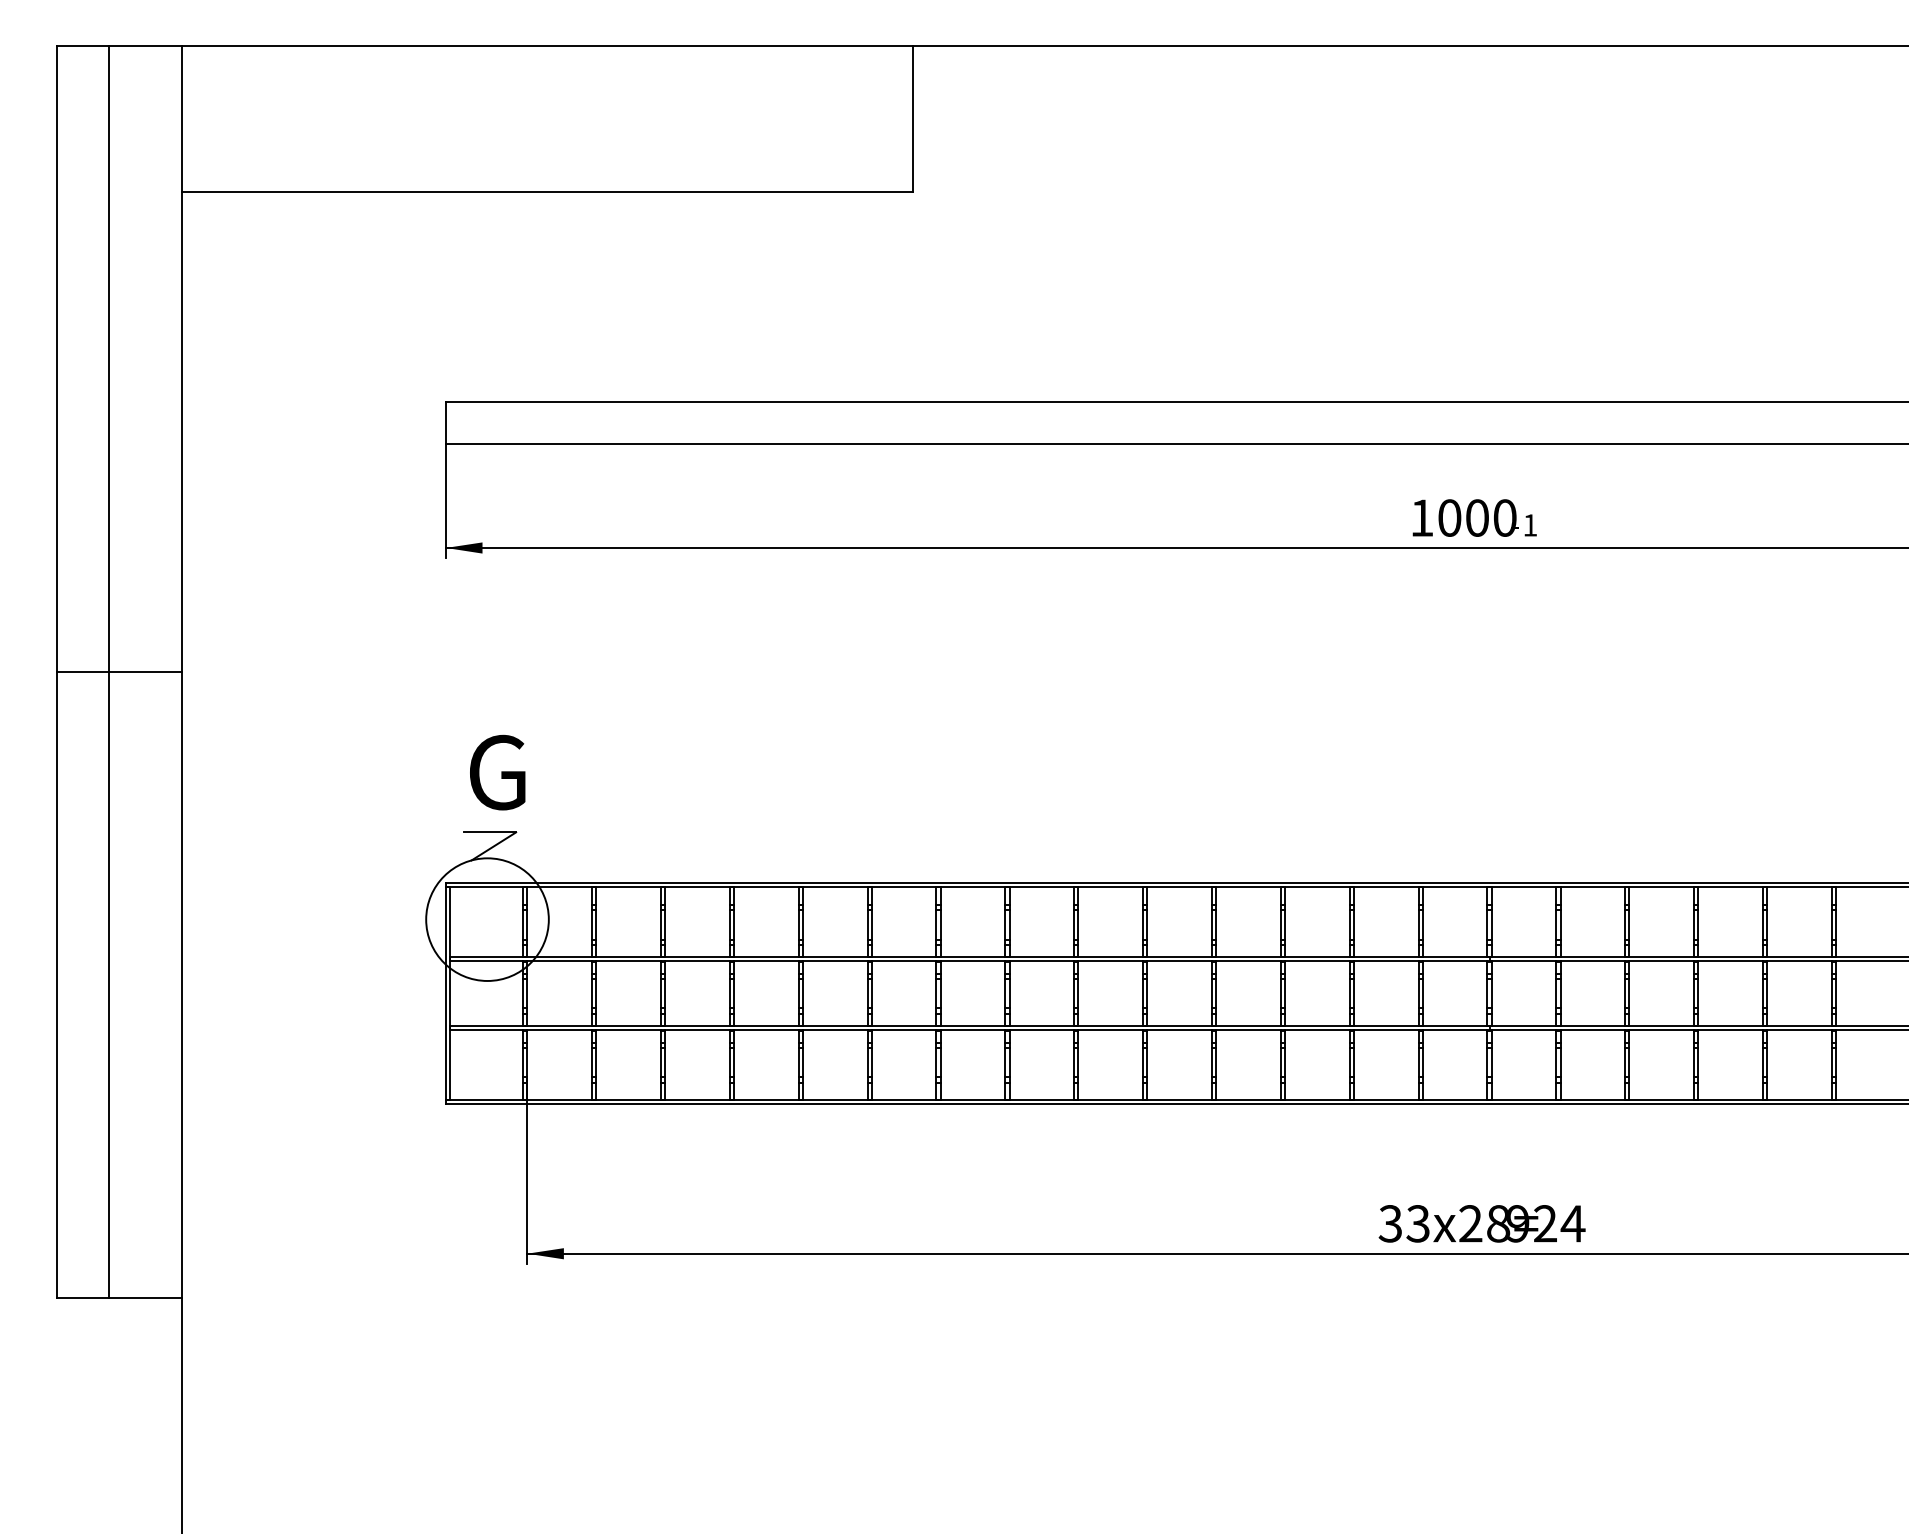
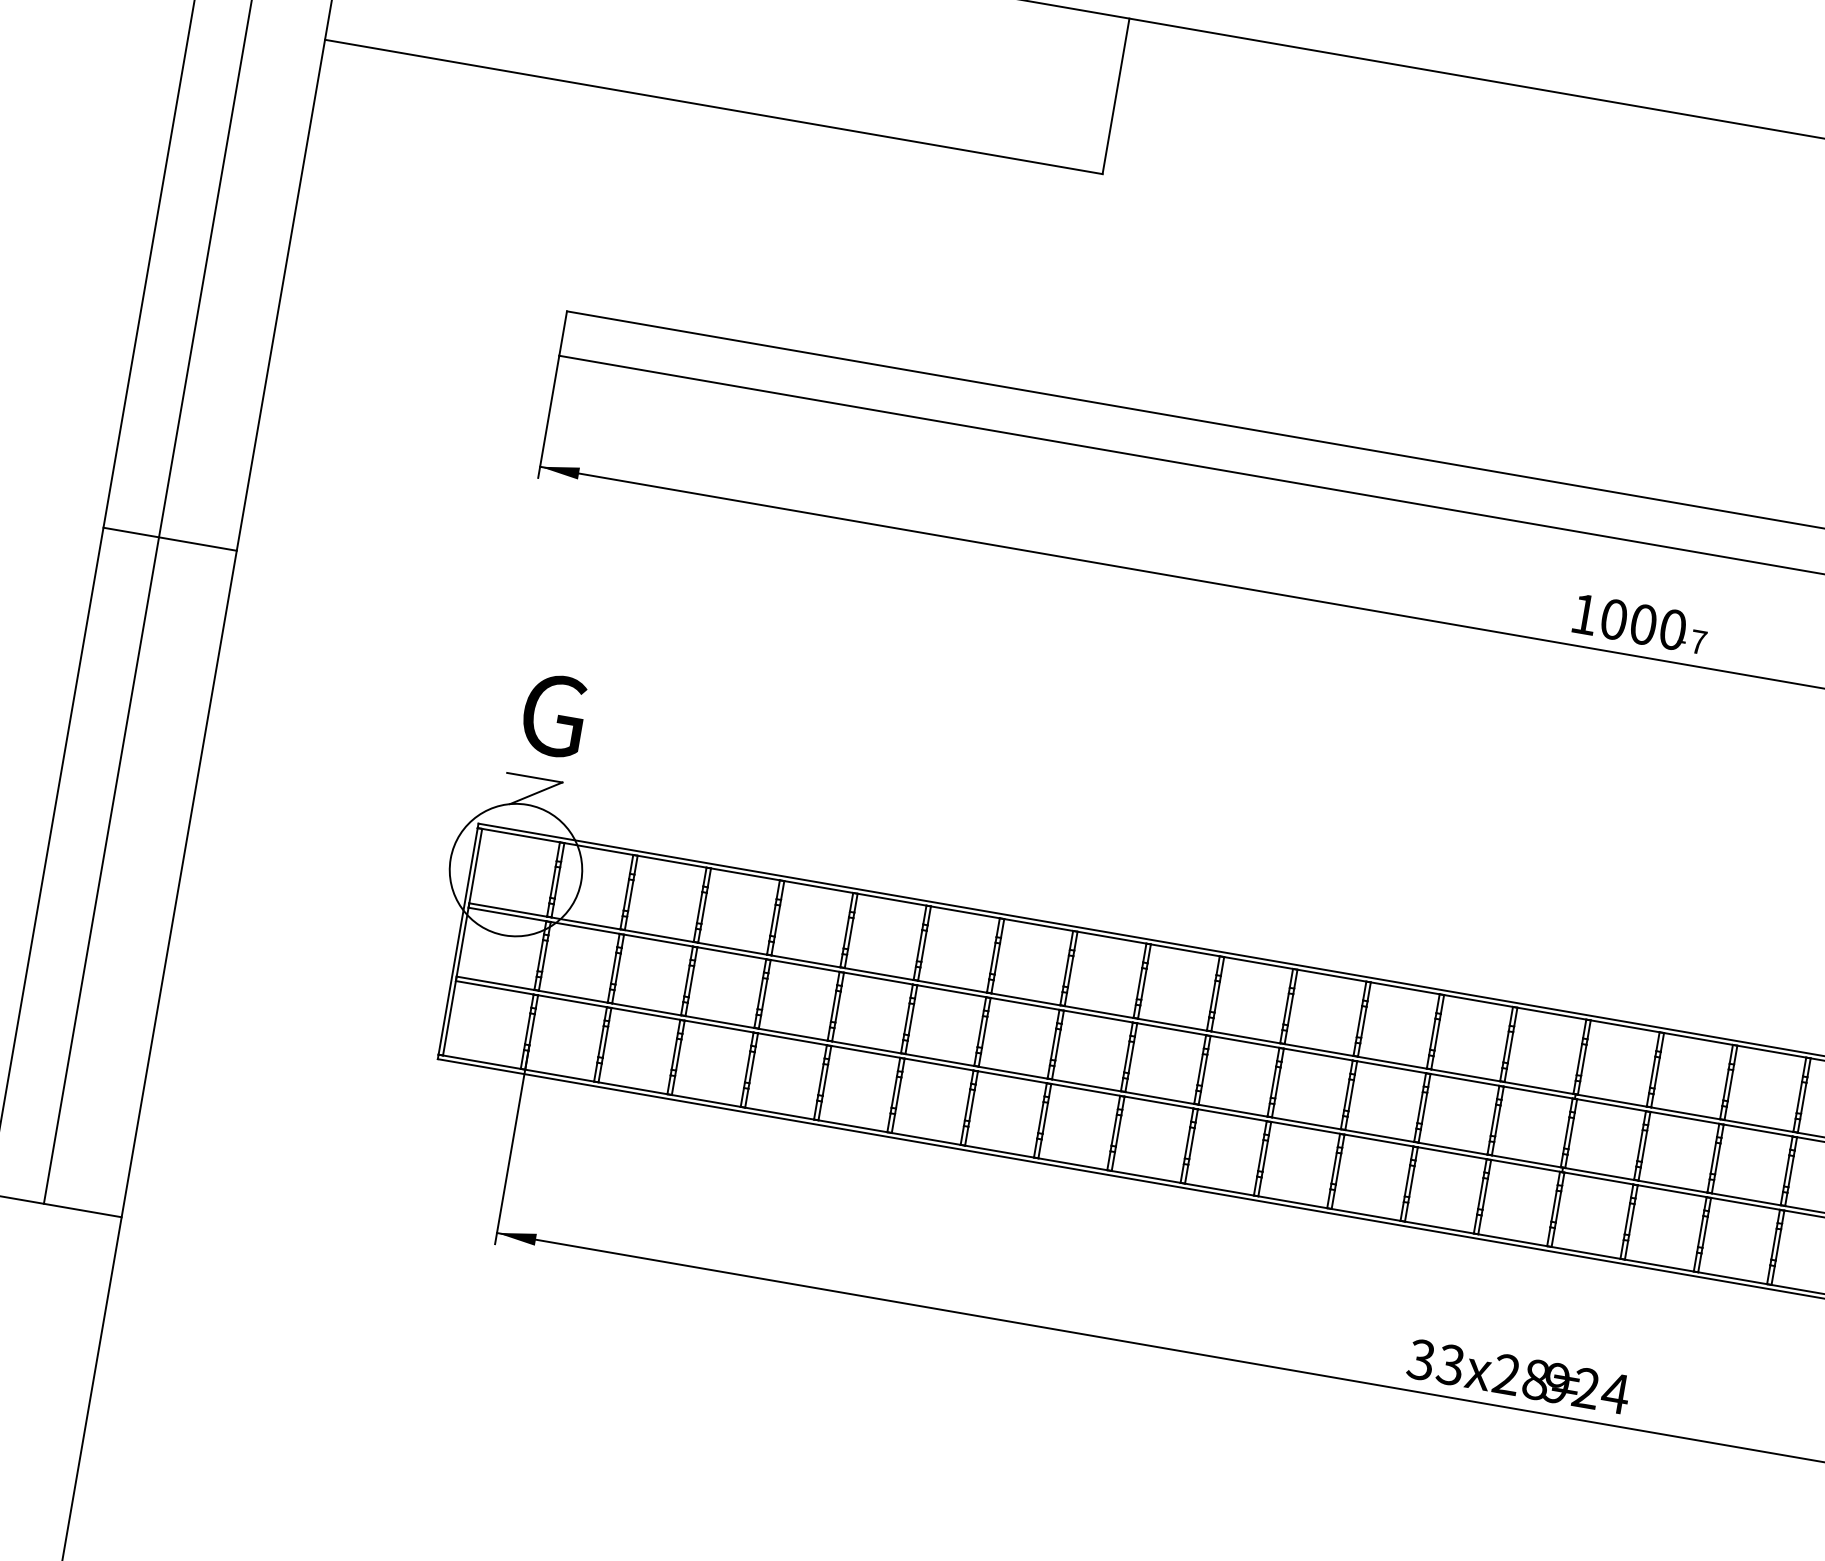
text: (1530, 525) -> (1698, 642), 1 -> 7

